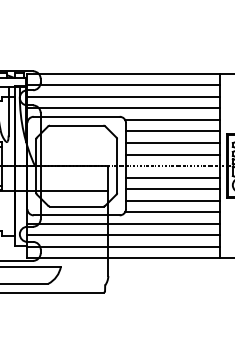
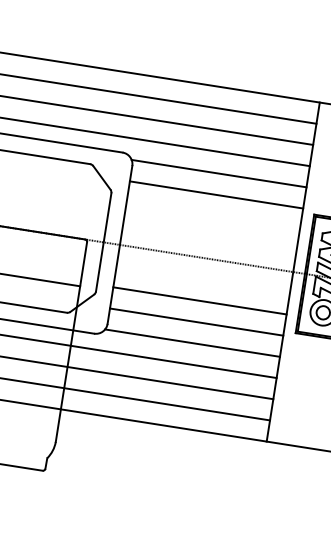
line: (173, 143) -> (213, 217), removed
line: (173, 154) -> (210, 237), removed
line: (173, 177) -> (203, 279), removed

